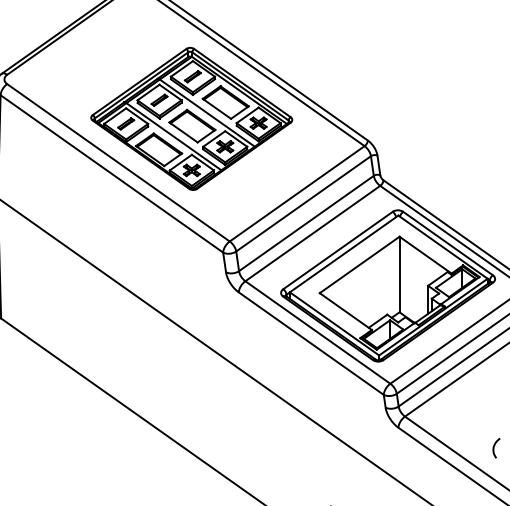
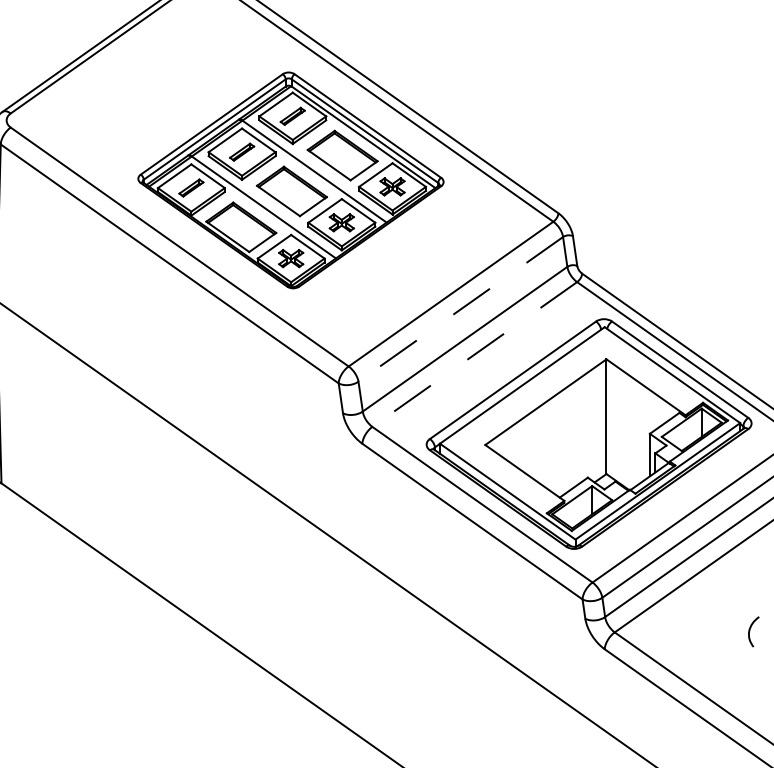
line: (303, 203) -> (460, 308), solid -> dashed
line: (312, 233) -> (474, 354), solid -> dashed
curve: (494, 447) -> (750, 630), moved

